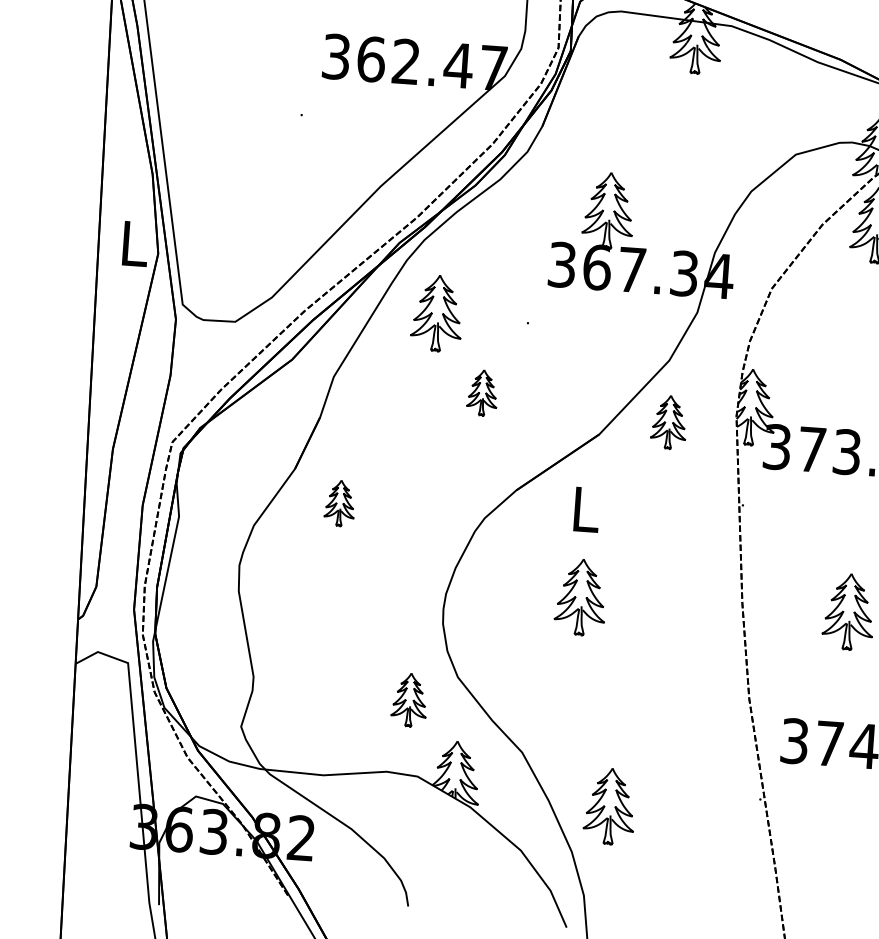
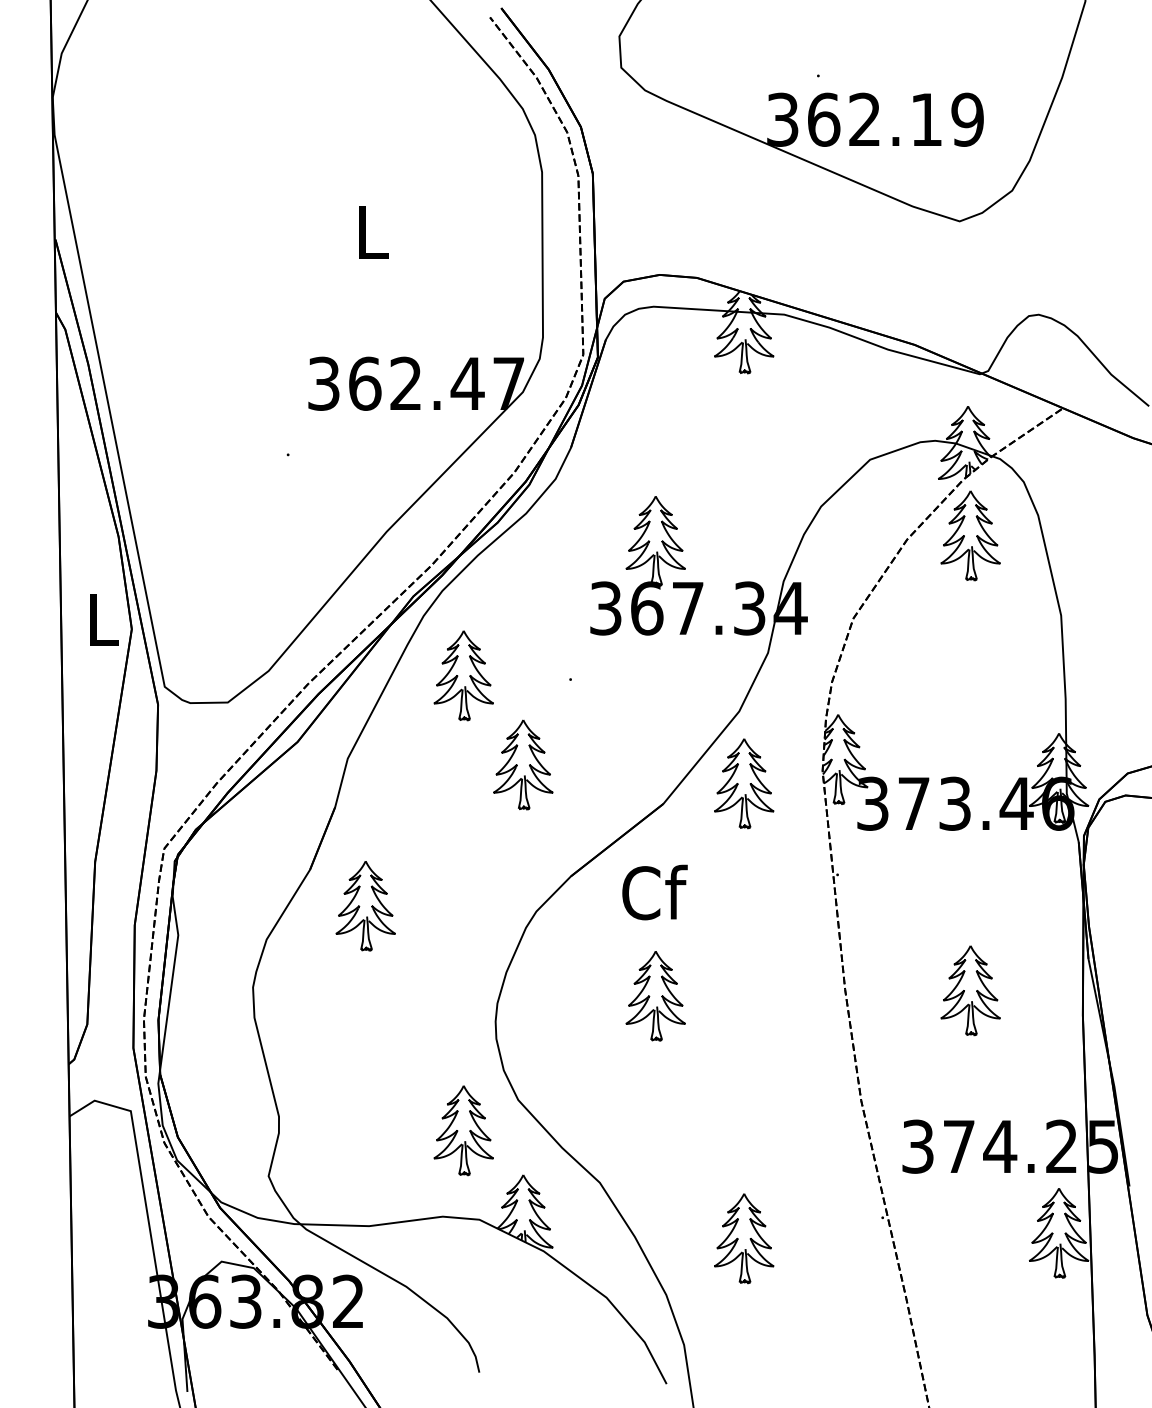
part: (482, 392) -> (523, 764), size x1.67
part: (669, 422) -> (744, 783), size x1.43
part: (339, 503) -> (365, 906), size x1.67
text: (586, 509) -> (654, 892), L -> Cf
part: (409, 699) -> (463, 1130), size x1.43
part: (610, 806) -> (744, 1238), moved

